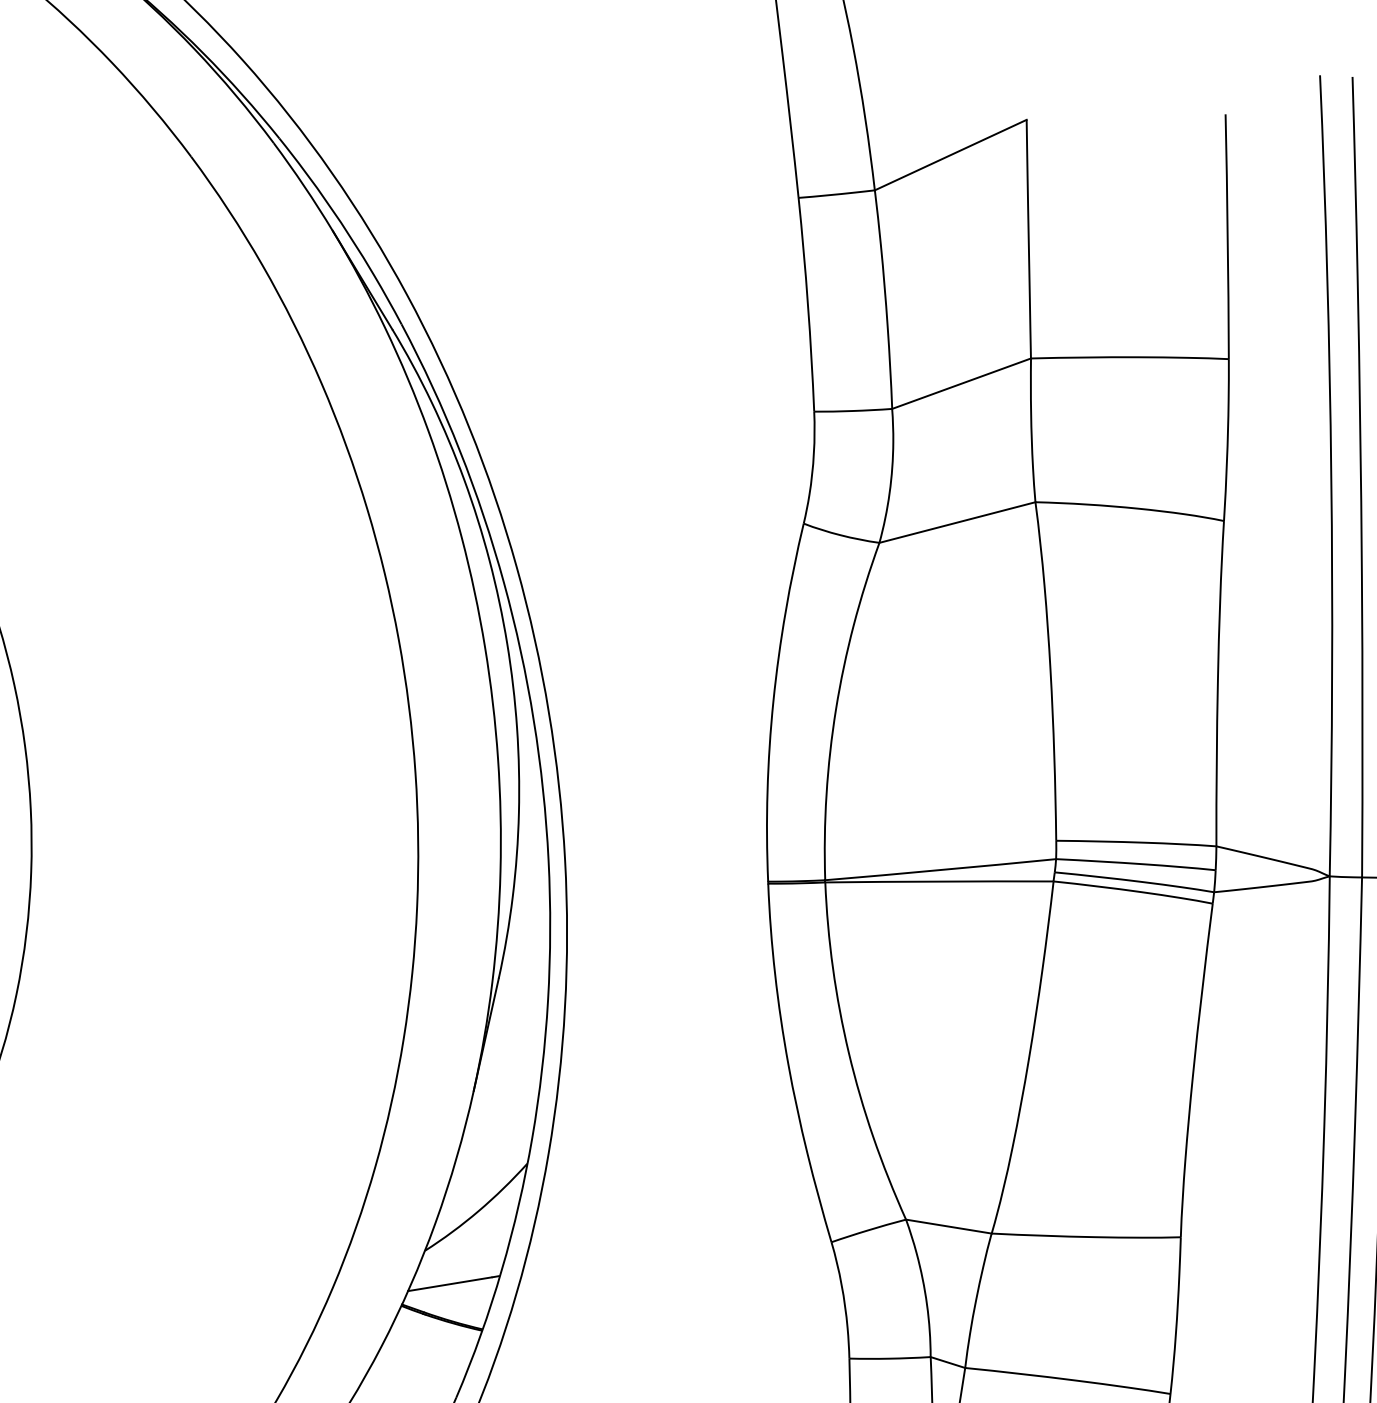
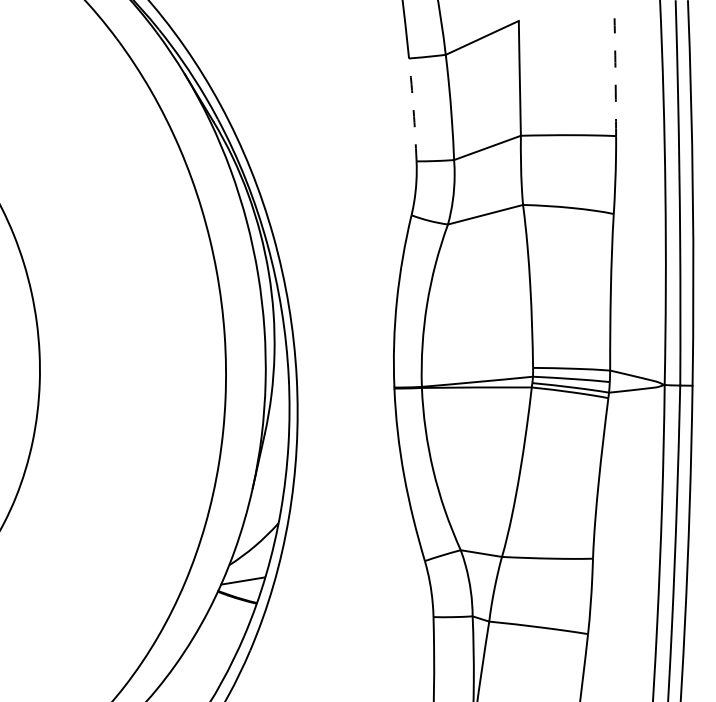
arc: (1227, 237) -> (615, 77), solid -> dashed
arc: (807, 303) -> (413, 109), solid -> dashed

